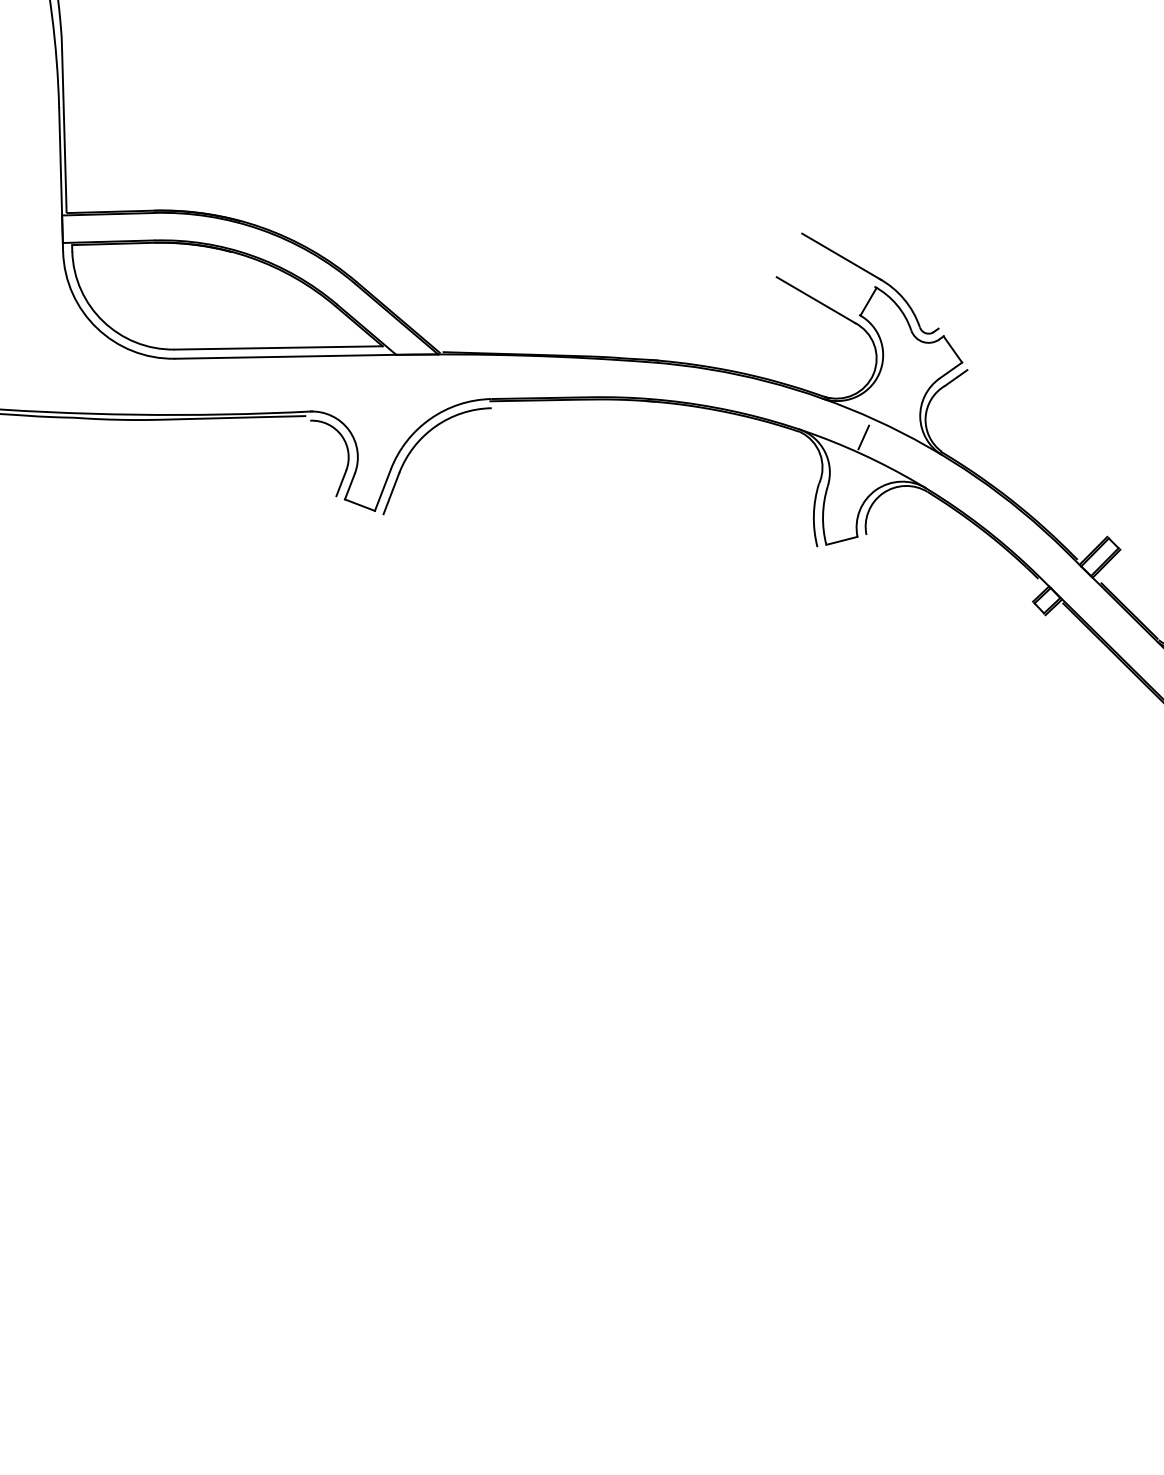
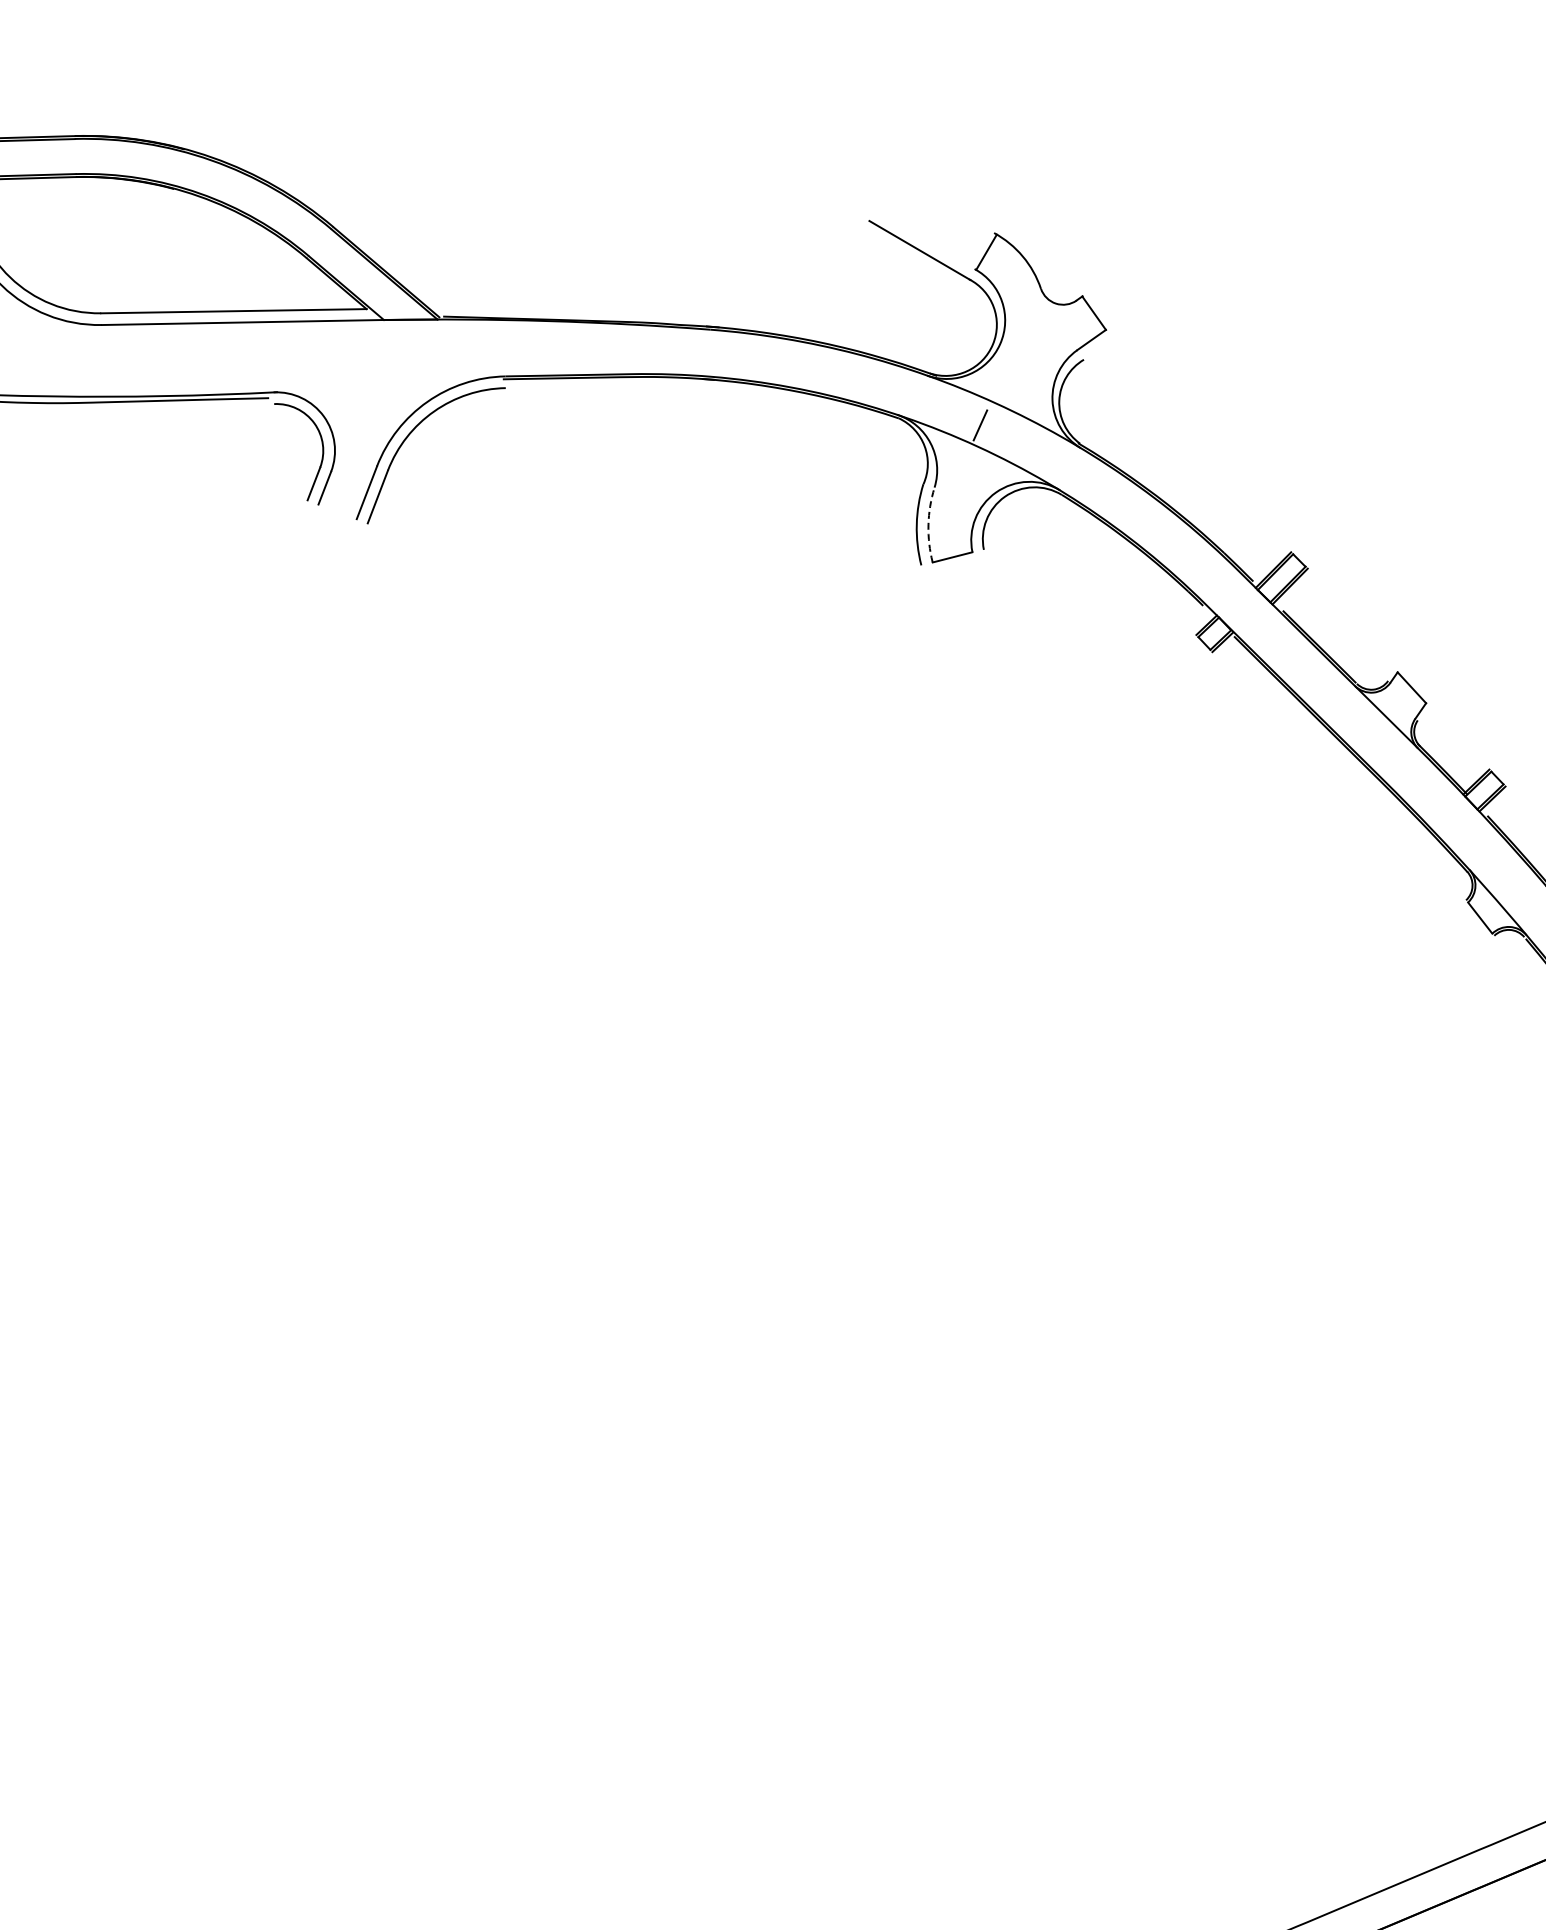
part: (874, 276) -> (993, 220), removed
line: (955, 377) -> (1097, 349), removed
line: (359, 504) -> (337, 511), removed
arc: (823, 515) -> (928, 524), solid -> dashed

